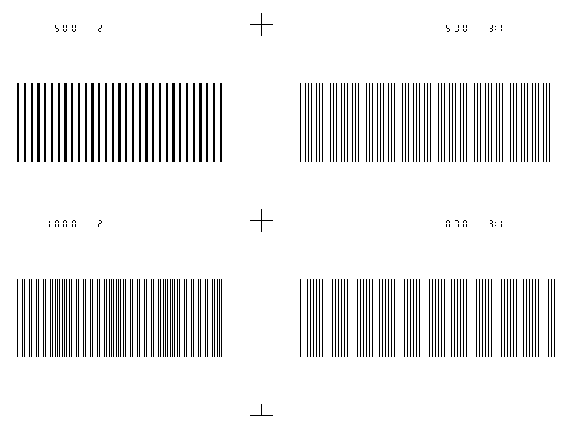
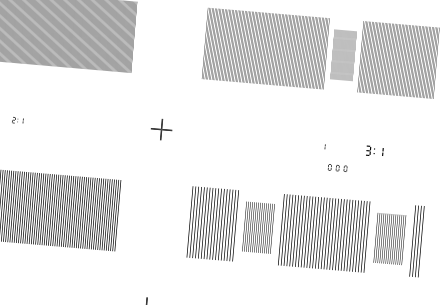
part: (452, 122) -> (343, 55), size x0.7
part: (456, 223) -> (337, 167), moved
part: (495, 223) -> (374, 150), size x1.6
part: (375, 317) -> (258, 227), size x0.7
part: (519, 317) -> (389, 238), size x0.7

